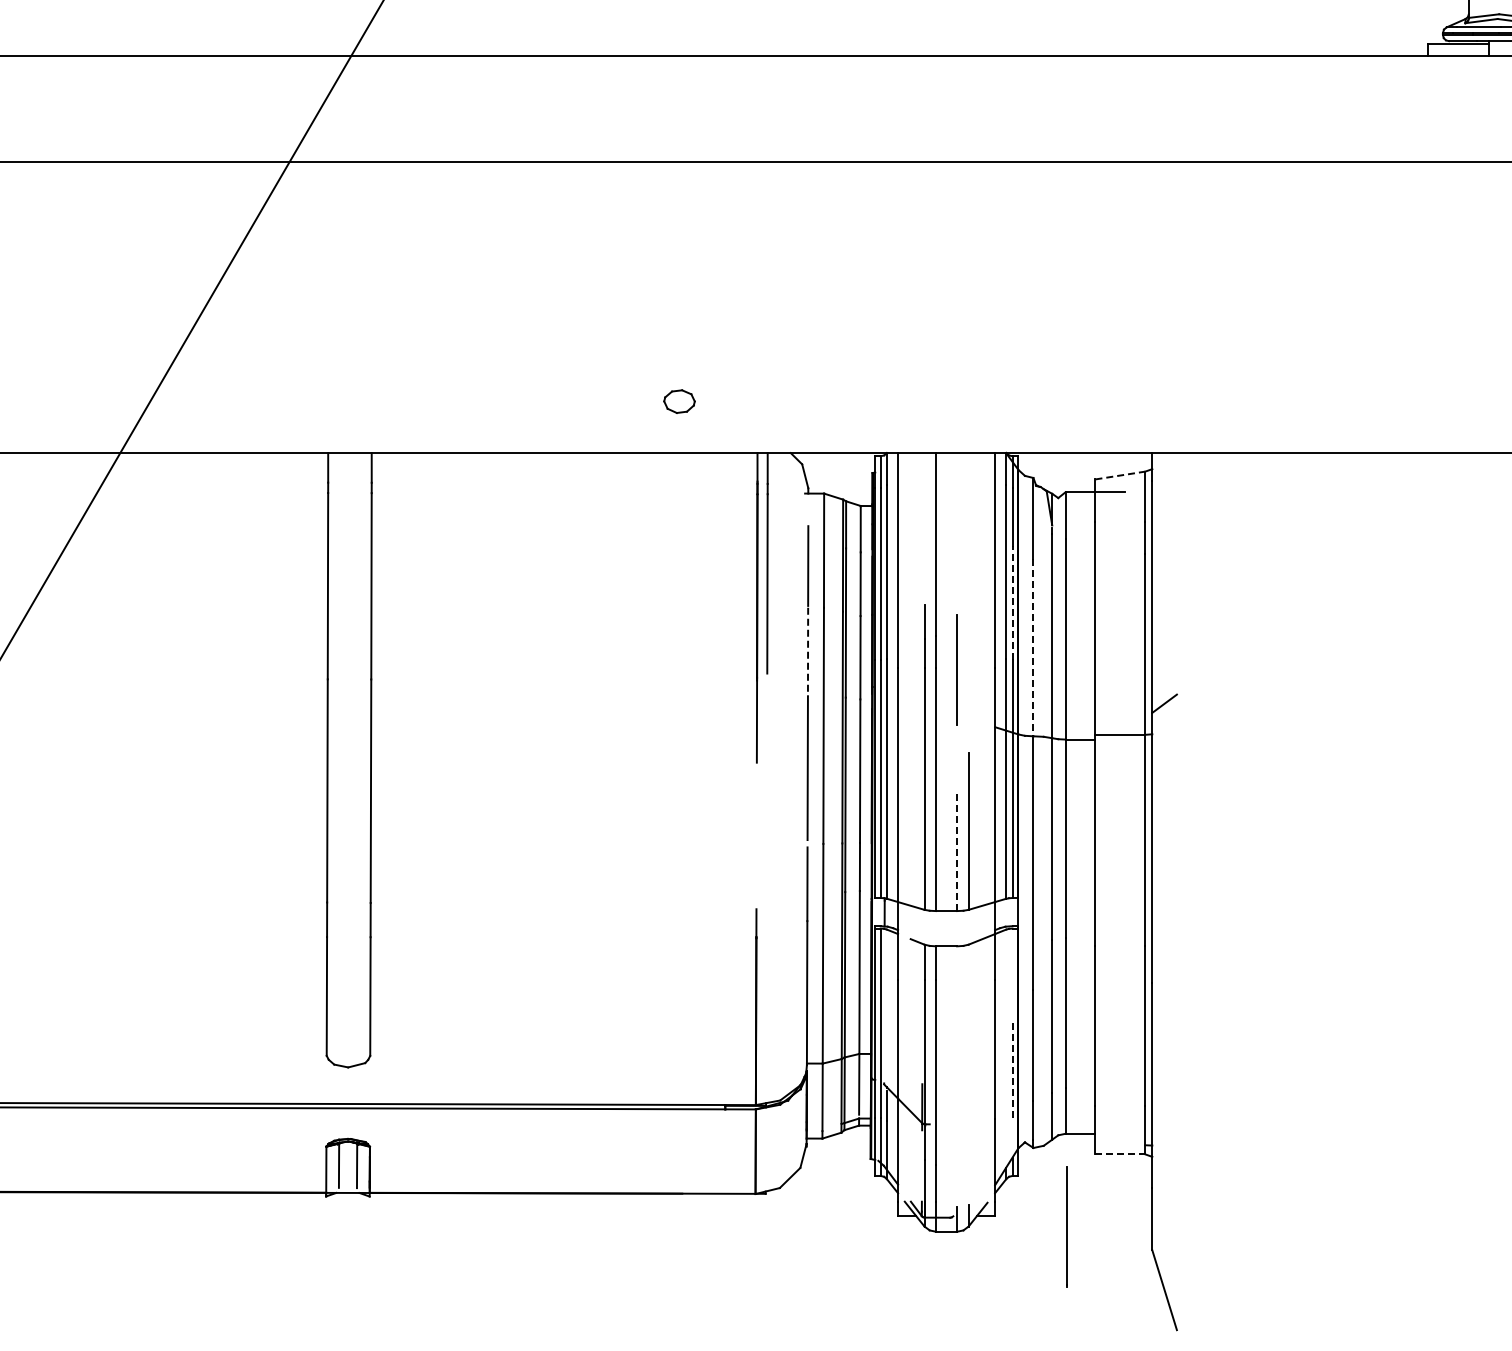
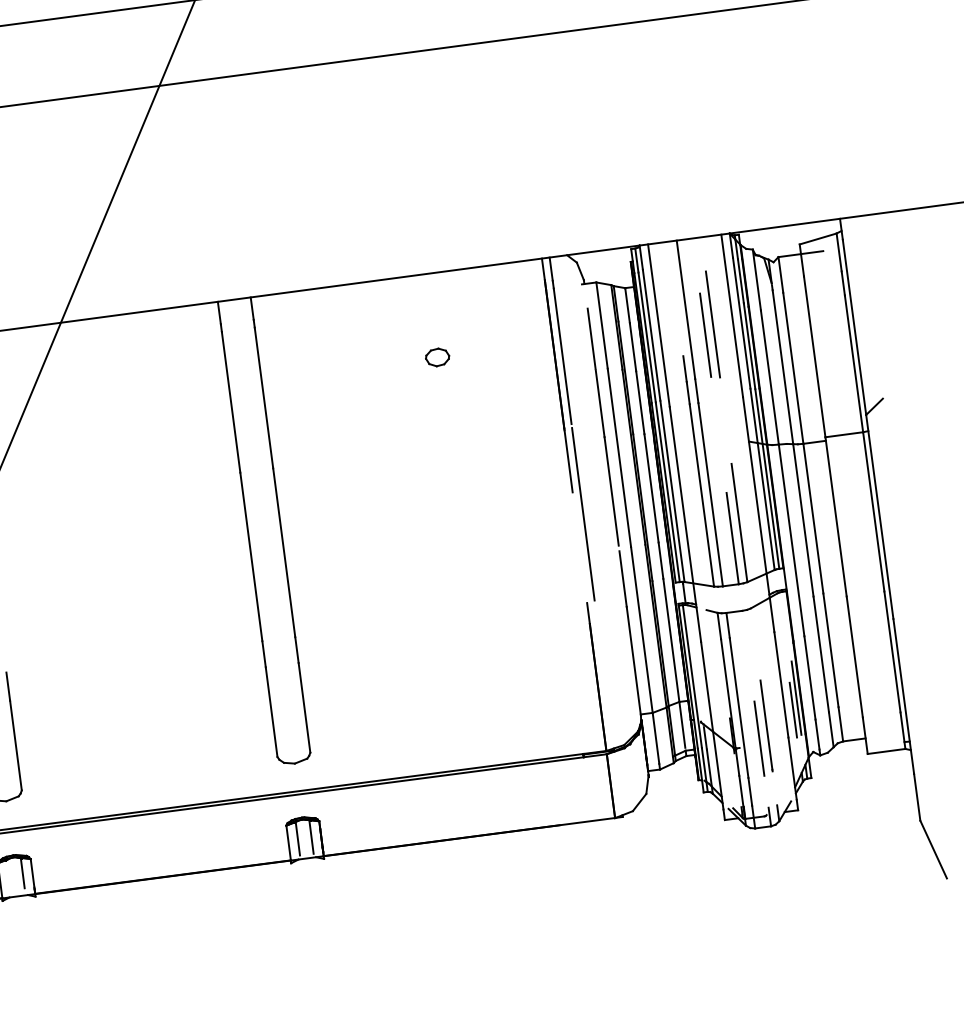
part: (679, 401) -> (437, 357), moved
line: (1120, 475) -> (818, 238), dashed -> solid
line: (968, 568) -> (712, 324), added
line: (1012, 603) -> (749, 346), dashed -> solid
line: (1033, 647) -> (769, 377), dashed -> solid
line: (808, 652) -> (600, 404), dashed -> solid
line: (956, 669) -> (705, 334), moved
line: (766, 792) -> (582, 513), added
line: (957, 850) -> (732, 538), dashed -> solid
line: (1012, 1069) -> (796, 698), dashed -> solid
line: (1006, 1084) -> (793, 710), added
line: (957, 1115) -> (759, 738), added
line: (1120, 1154) -> (886, 751), dashed -> solid
line: (1066, 1226) -> (766, 725), moved

